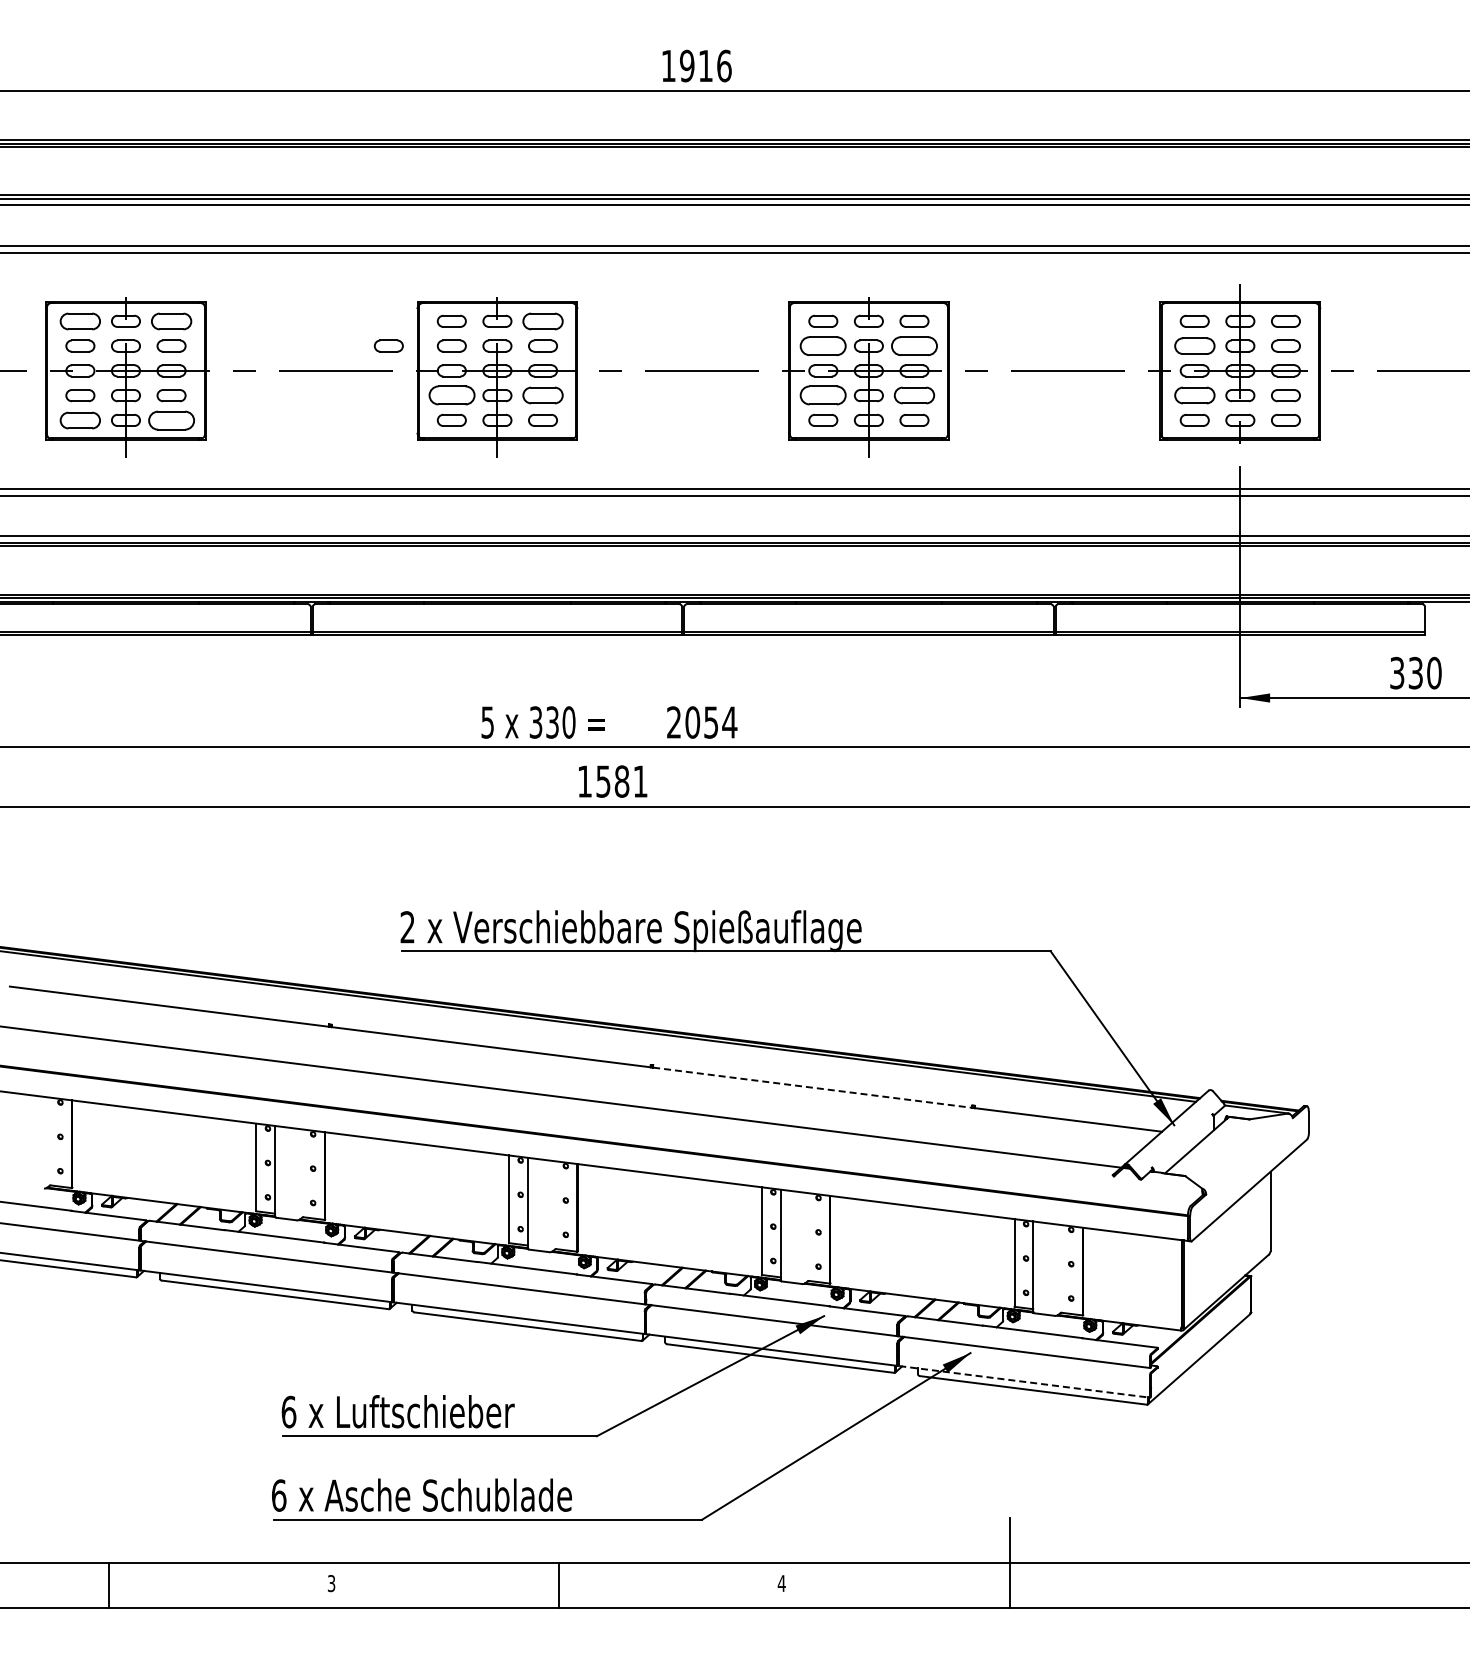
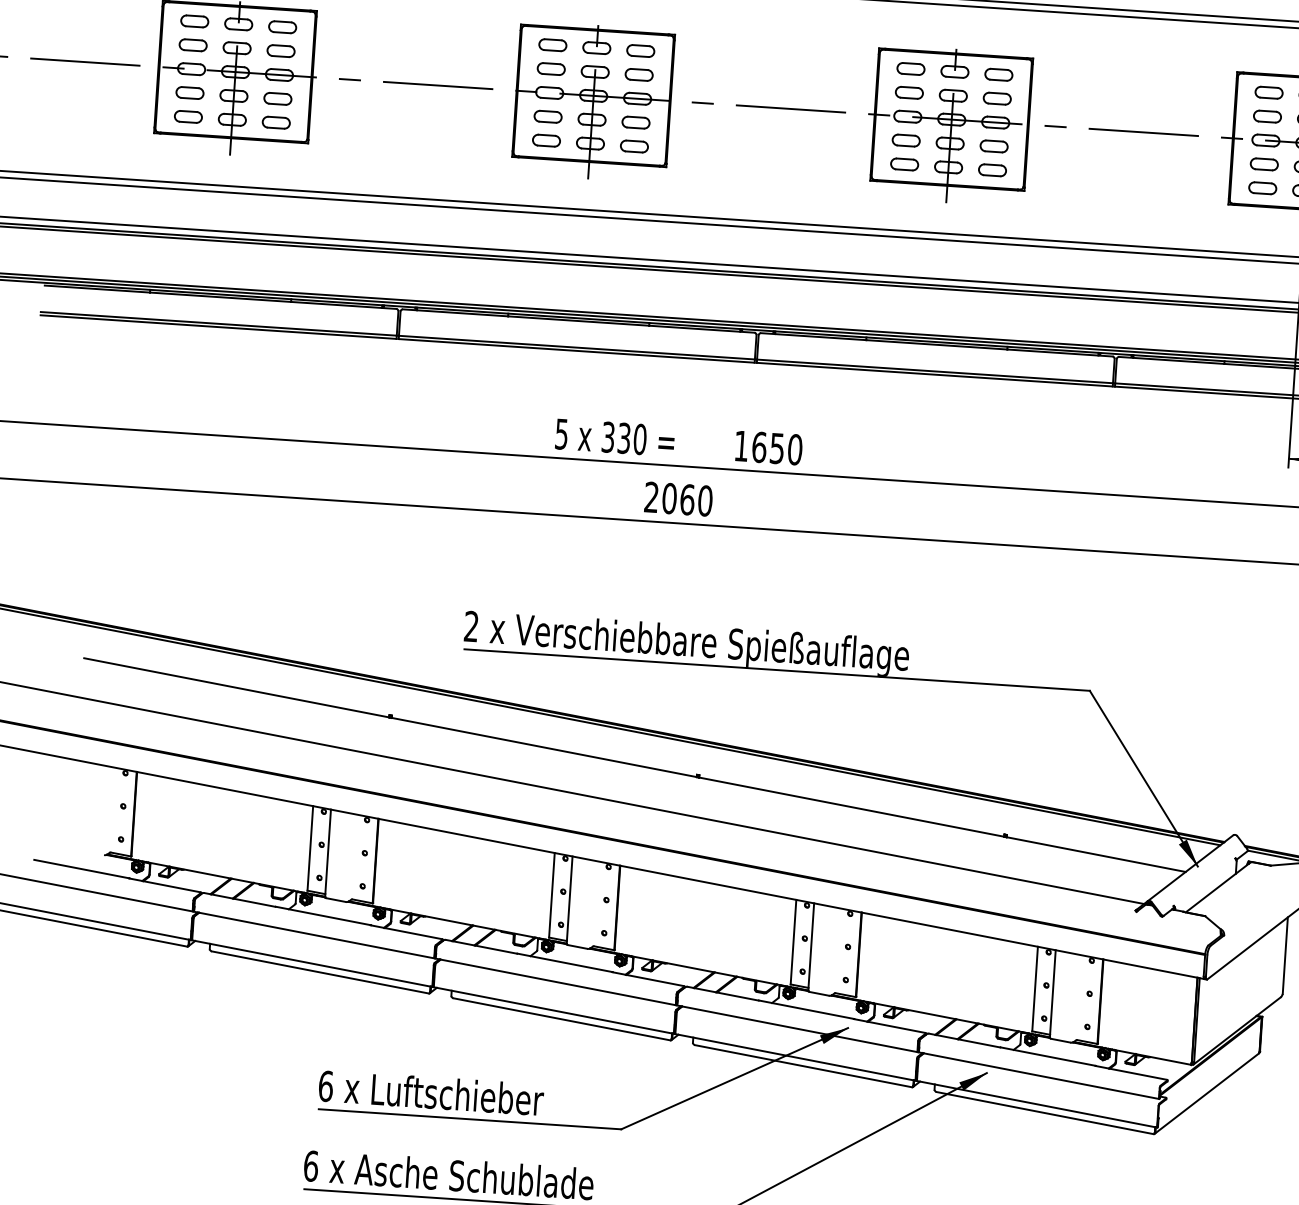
part: (80, 320) -> (194, 20), size x0.71
part: (171, 320) -> (282, 26), size x0.71
part: (542, 320) -> (640, 50), size x0.71
part: (388, 345) -> (490, 64), removed
part: (823, 345) -> (909, 92), size x0.62
part: (914, 345) -> (997, 98), size x0.62
part: (1194, 345) -> (1267, 116), size x0.71
part: (451, 395) -> (547, 116), size x0.62
part: (542, 395) -> (635, 122), size x0.71
part: (823, 395) -> (906, 140), size x0.62
part: (914, 395) -> (994, 146), size x0.71
part: (1194, 395) -> (1264, 164), size x0.71
part: (80, 419) -> (188, 116), size x0.71
part: (171, 419) -> (276, 121), size x0.62
text: (702, 722) -> (768, 447), 2054 -> 1650
text: (612, 781) -> (678, 499), 1581 -> 2060
line: (812, 1087) -> (851, 806), dashed -> solid
line: (1024, 1381) -> (1037, 1103), dashed -> solid

